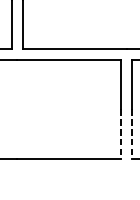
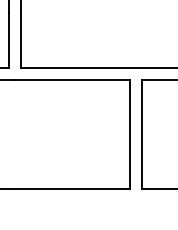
line: (121, 134) -> (130, 162), dashed -> solid
line: (132, 134) -> (142, 162), dashed -> solid

